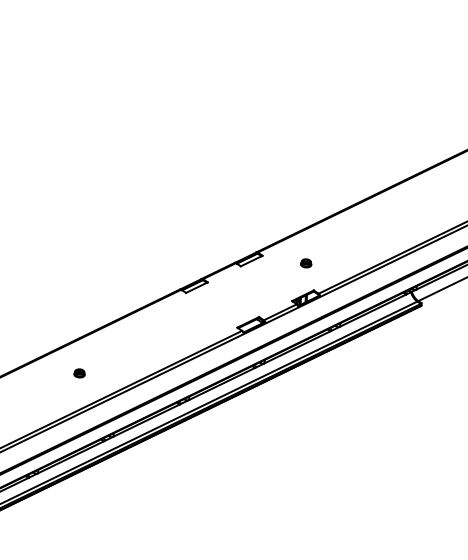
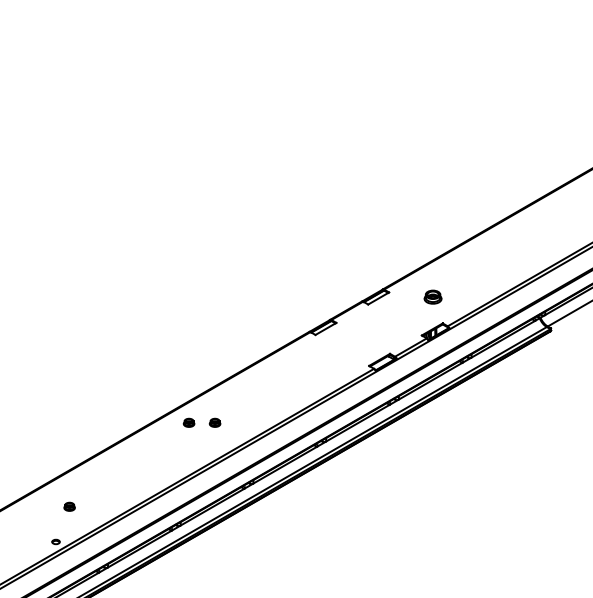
part: (306, 262) -> (433, 296), size x1.6
part: (53, 371) -> (188, 422), added

